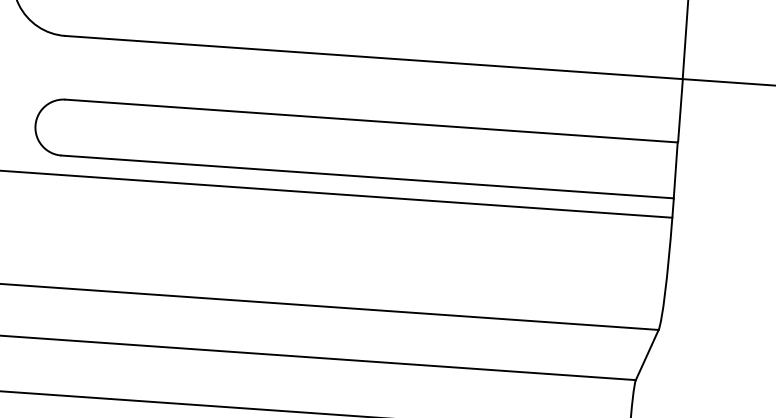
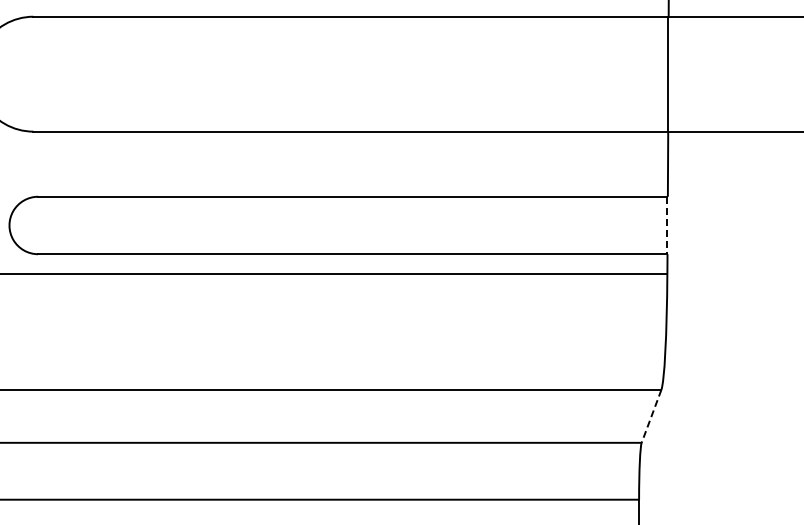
line: (675, 170) -> (667, 225), solid -> dashed
line: (647, 355) -> (651, 416), solid -> dashed

